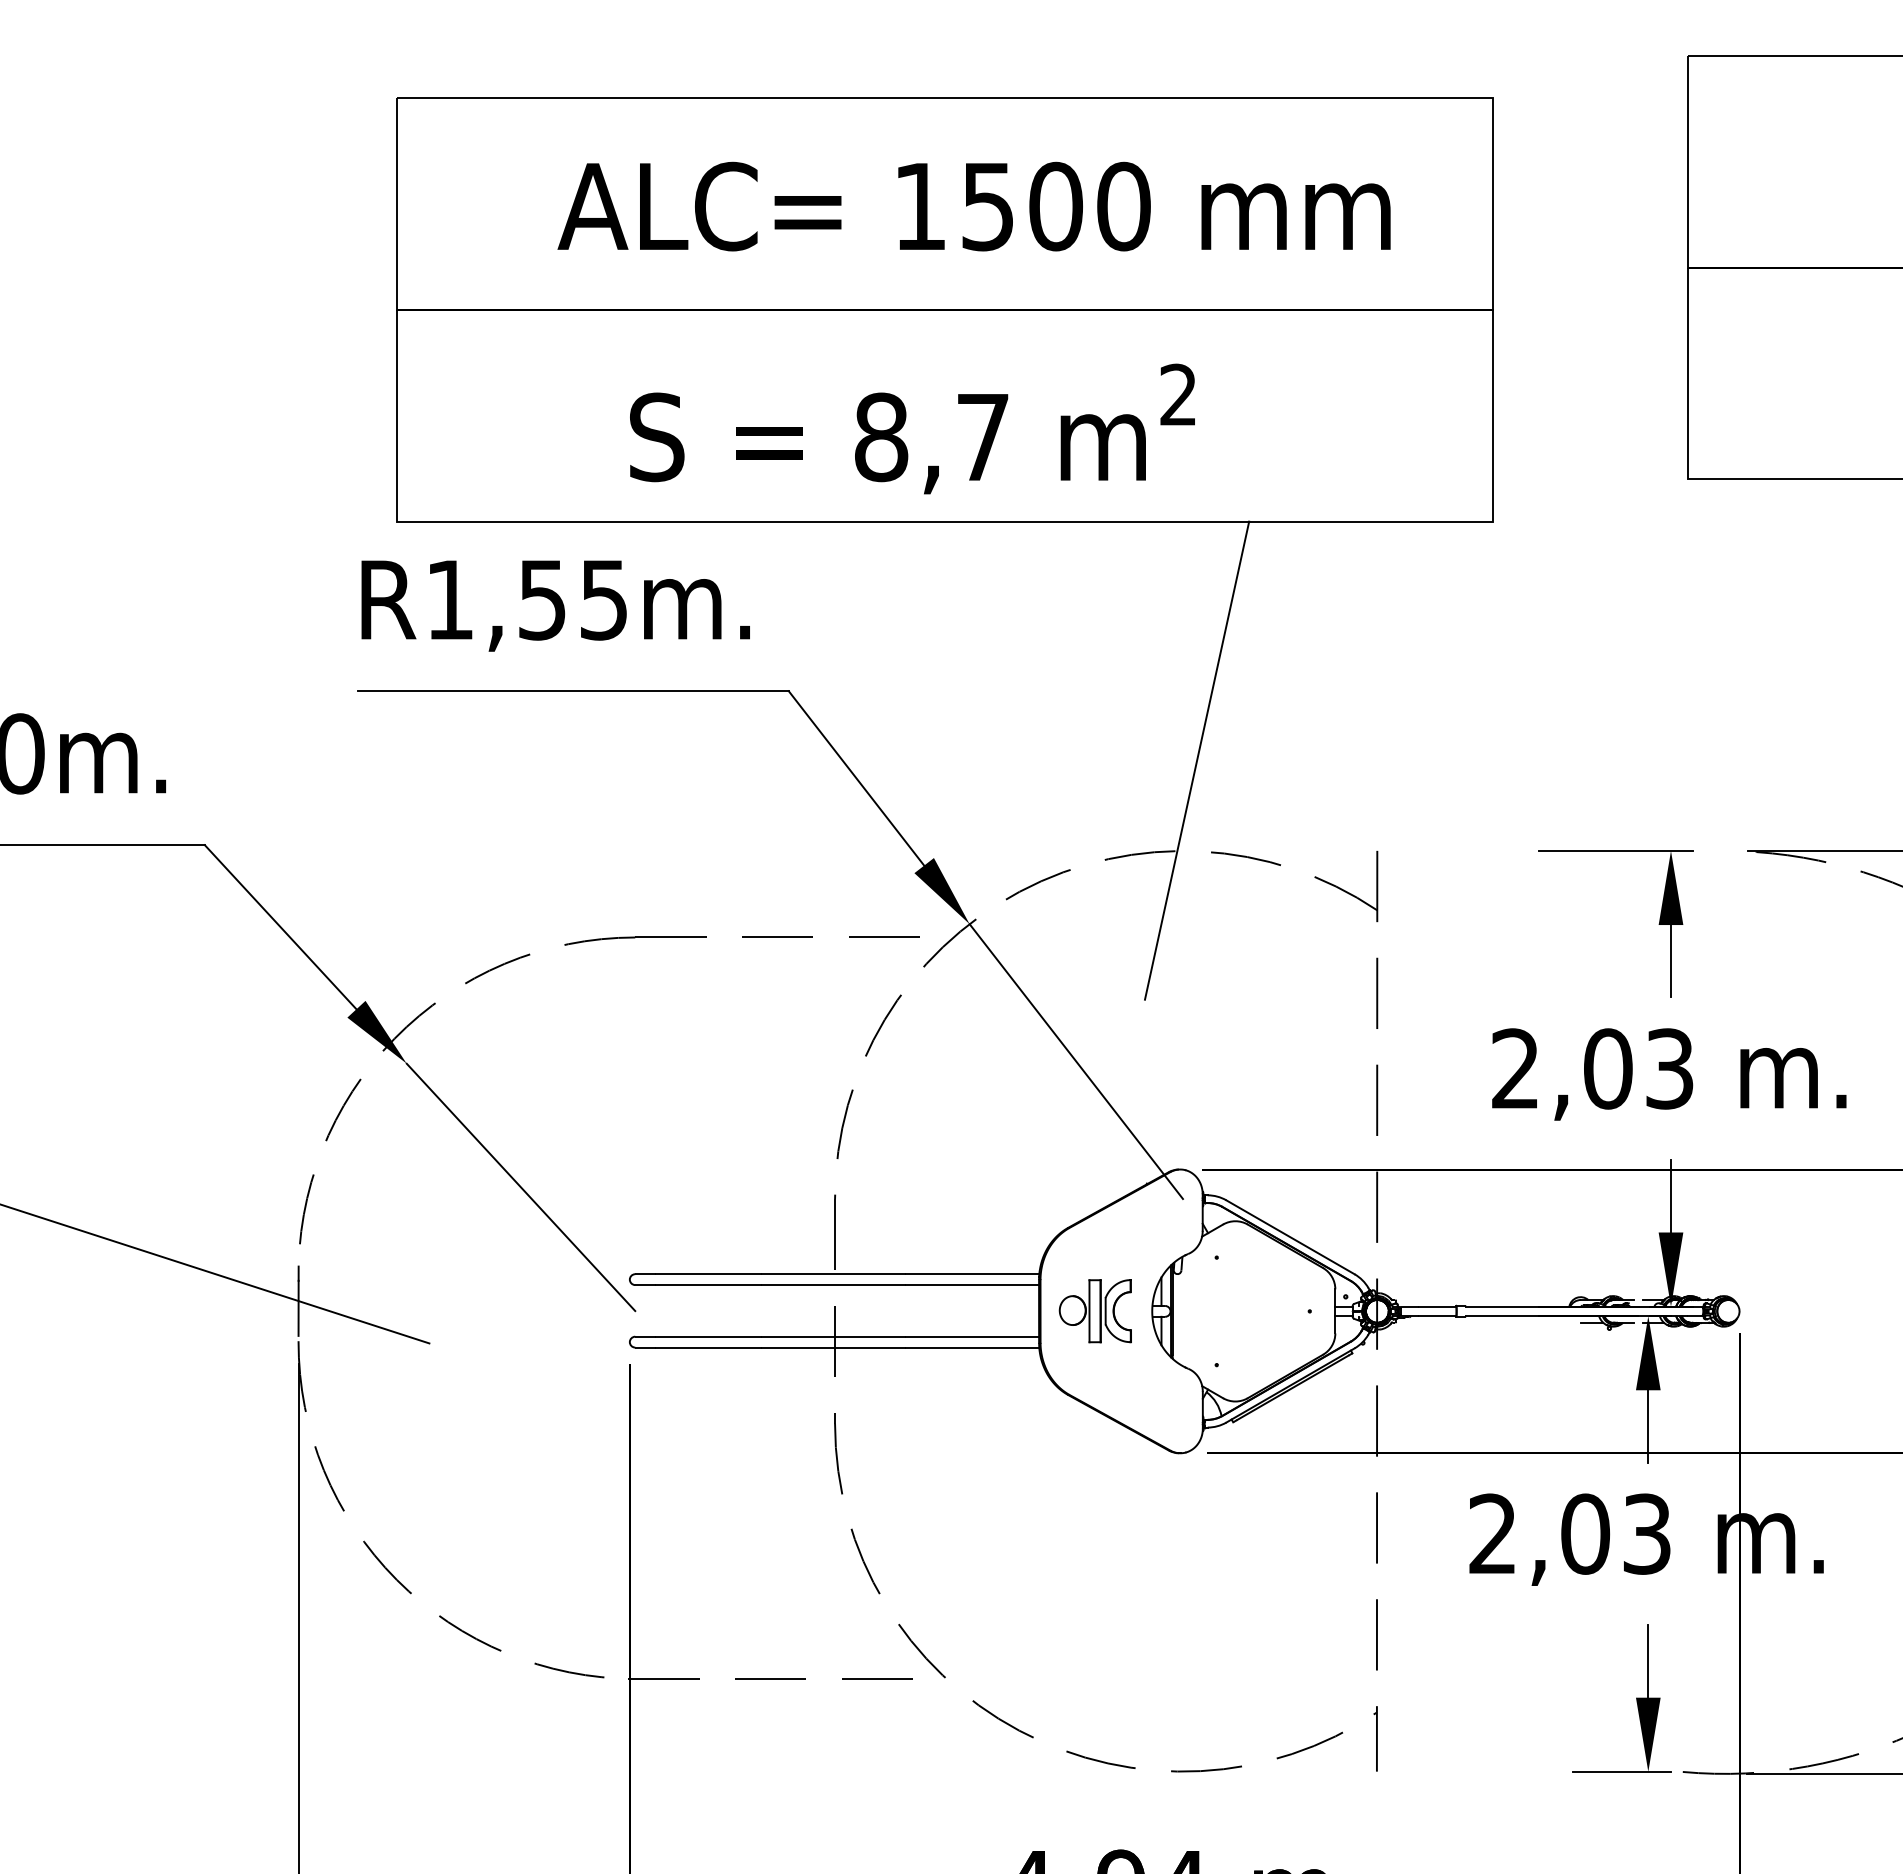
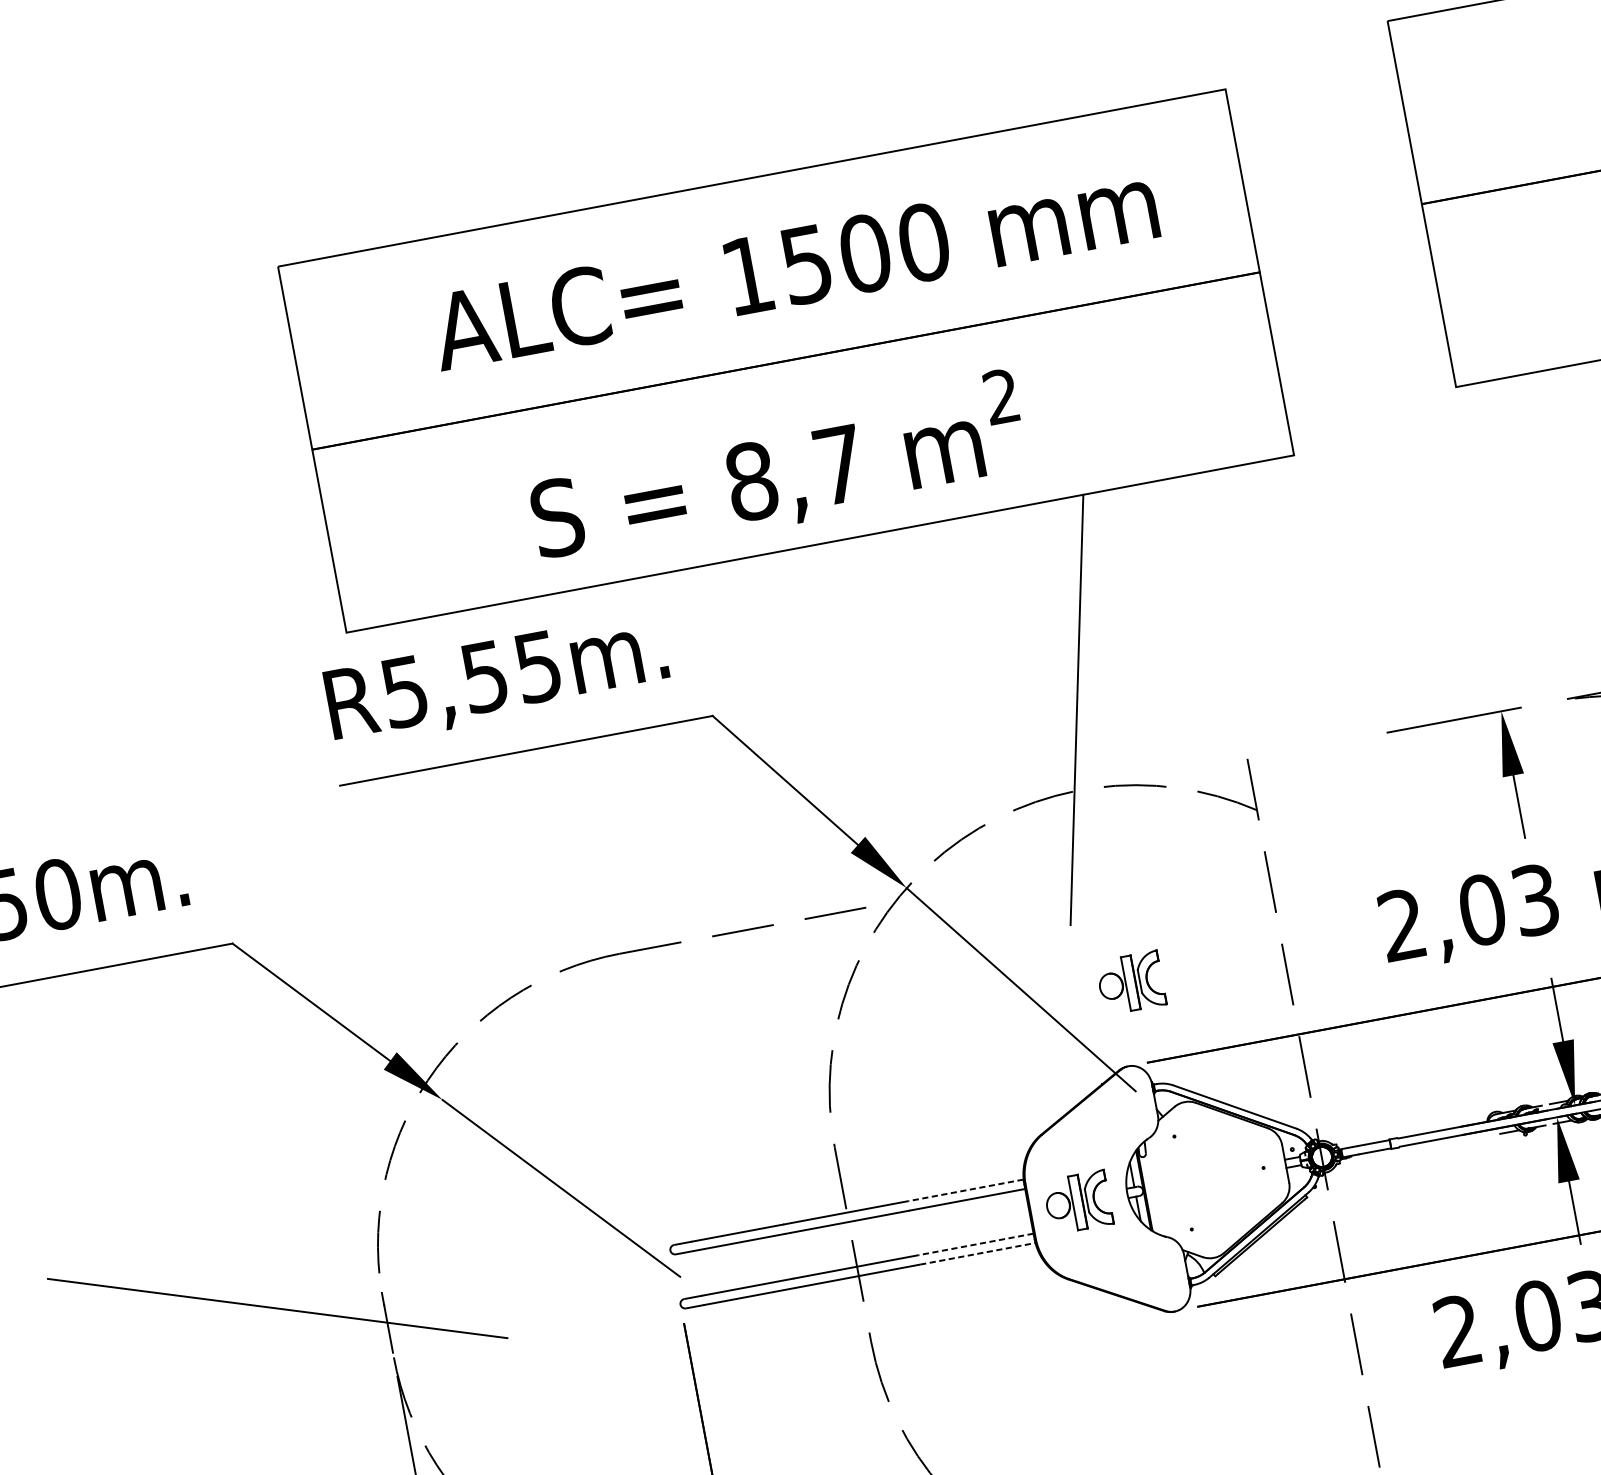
text: (449, 600) -> (404, 692), R1,55m. -> R5,55m.
part: (1199, 1077) -> (1130, 983), added
line: (972, 1274) -> (965, 1190), solid -> dashed
line: (972, 1336) -> (975, 1244), solid -> dashed
line: (972, 1347) -> (977, 1253), solid -> dashed

